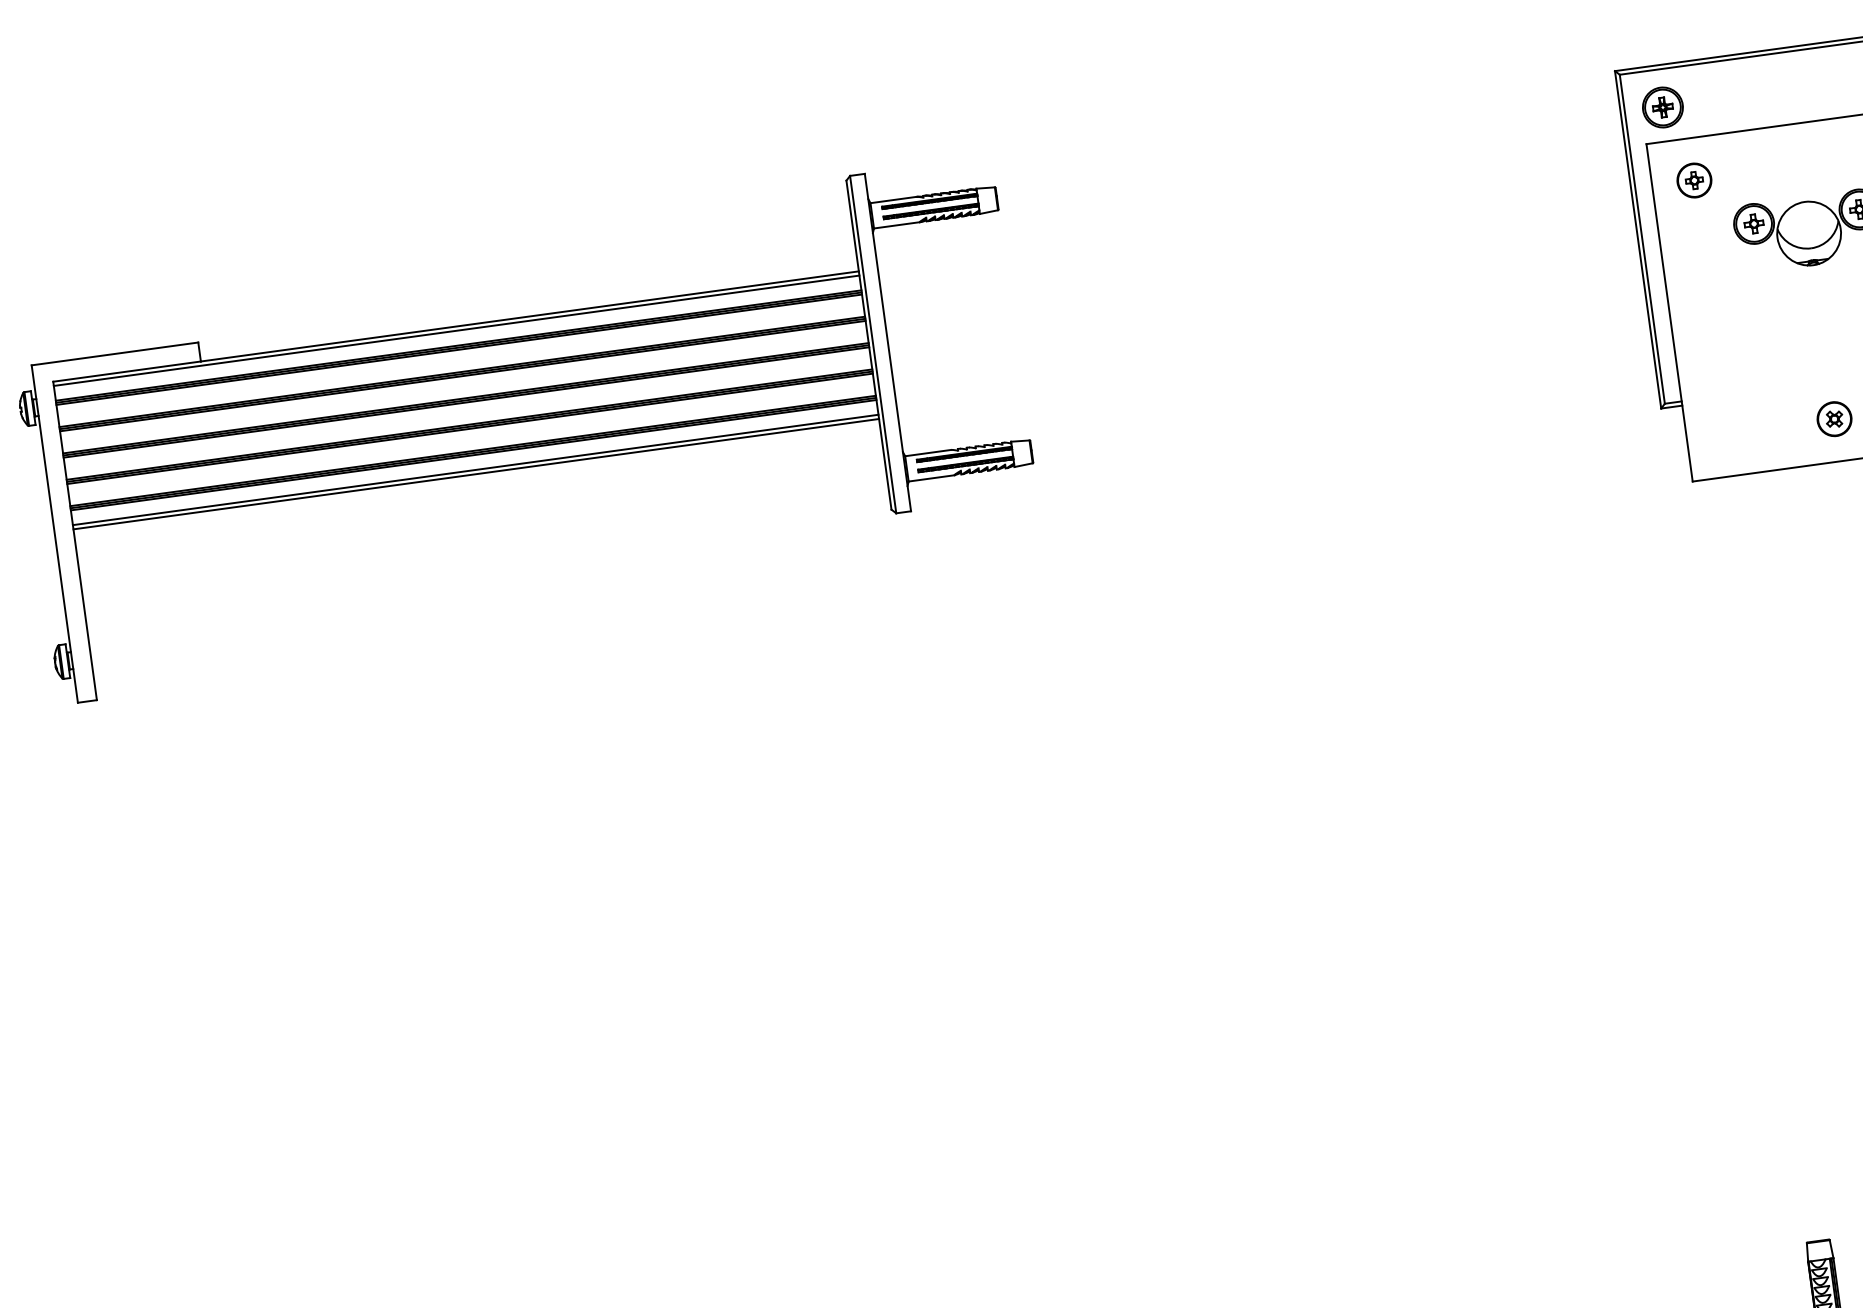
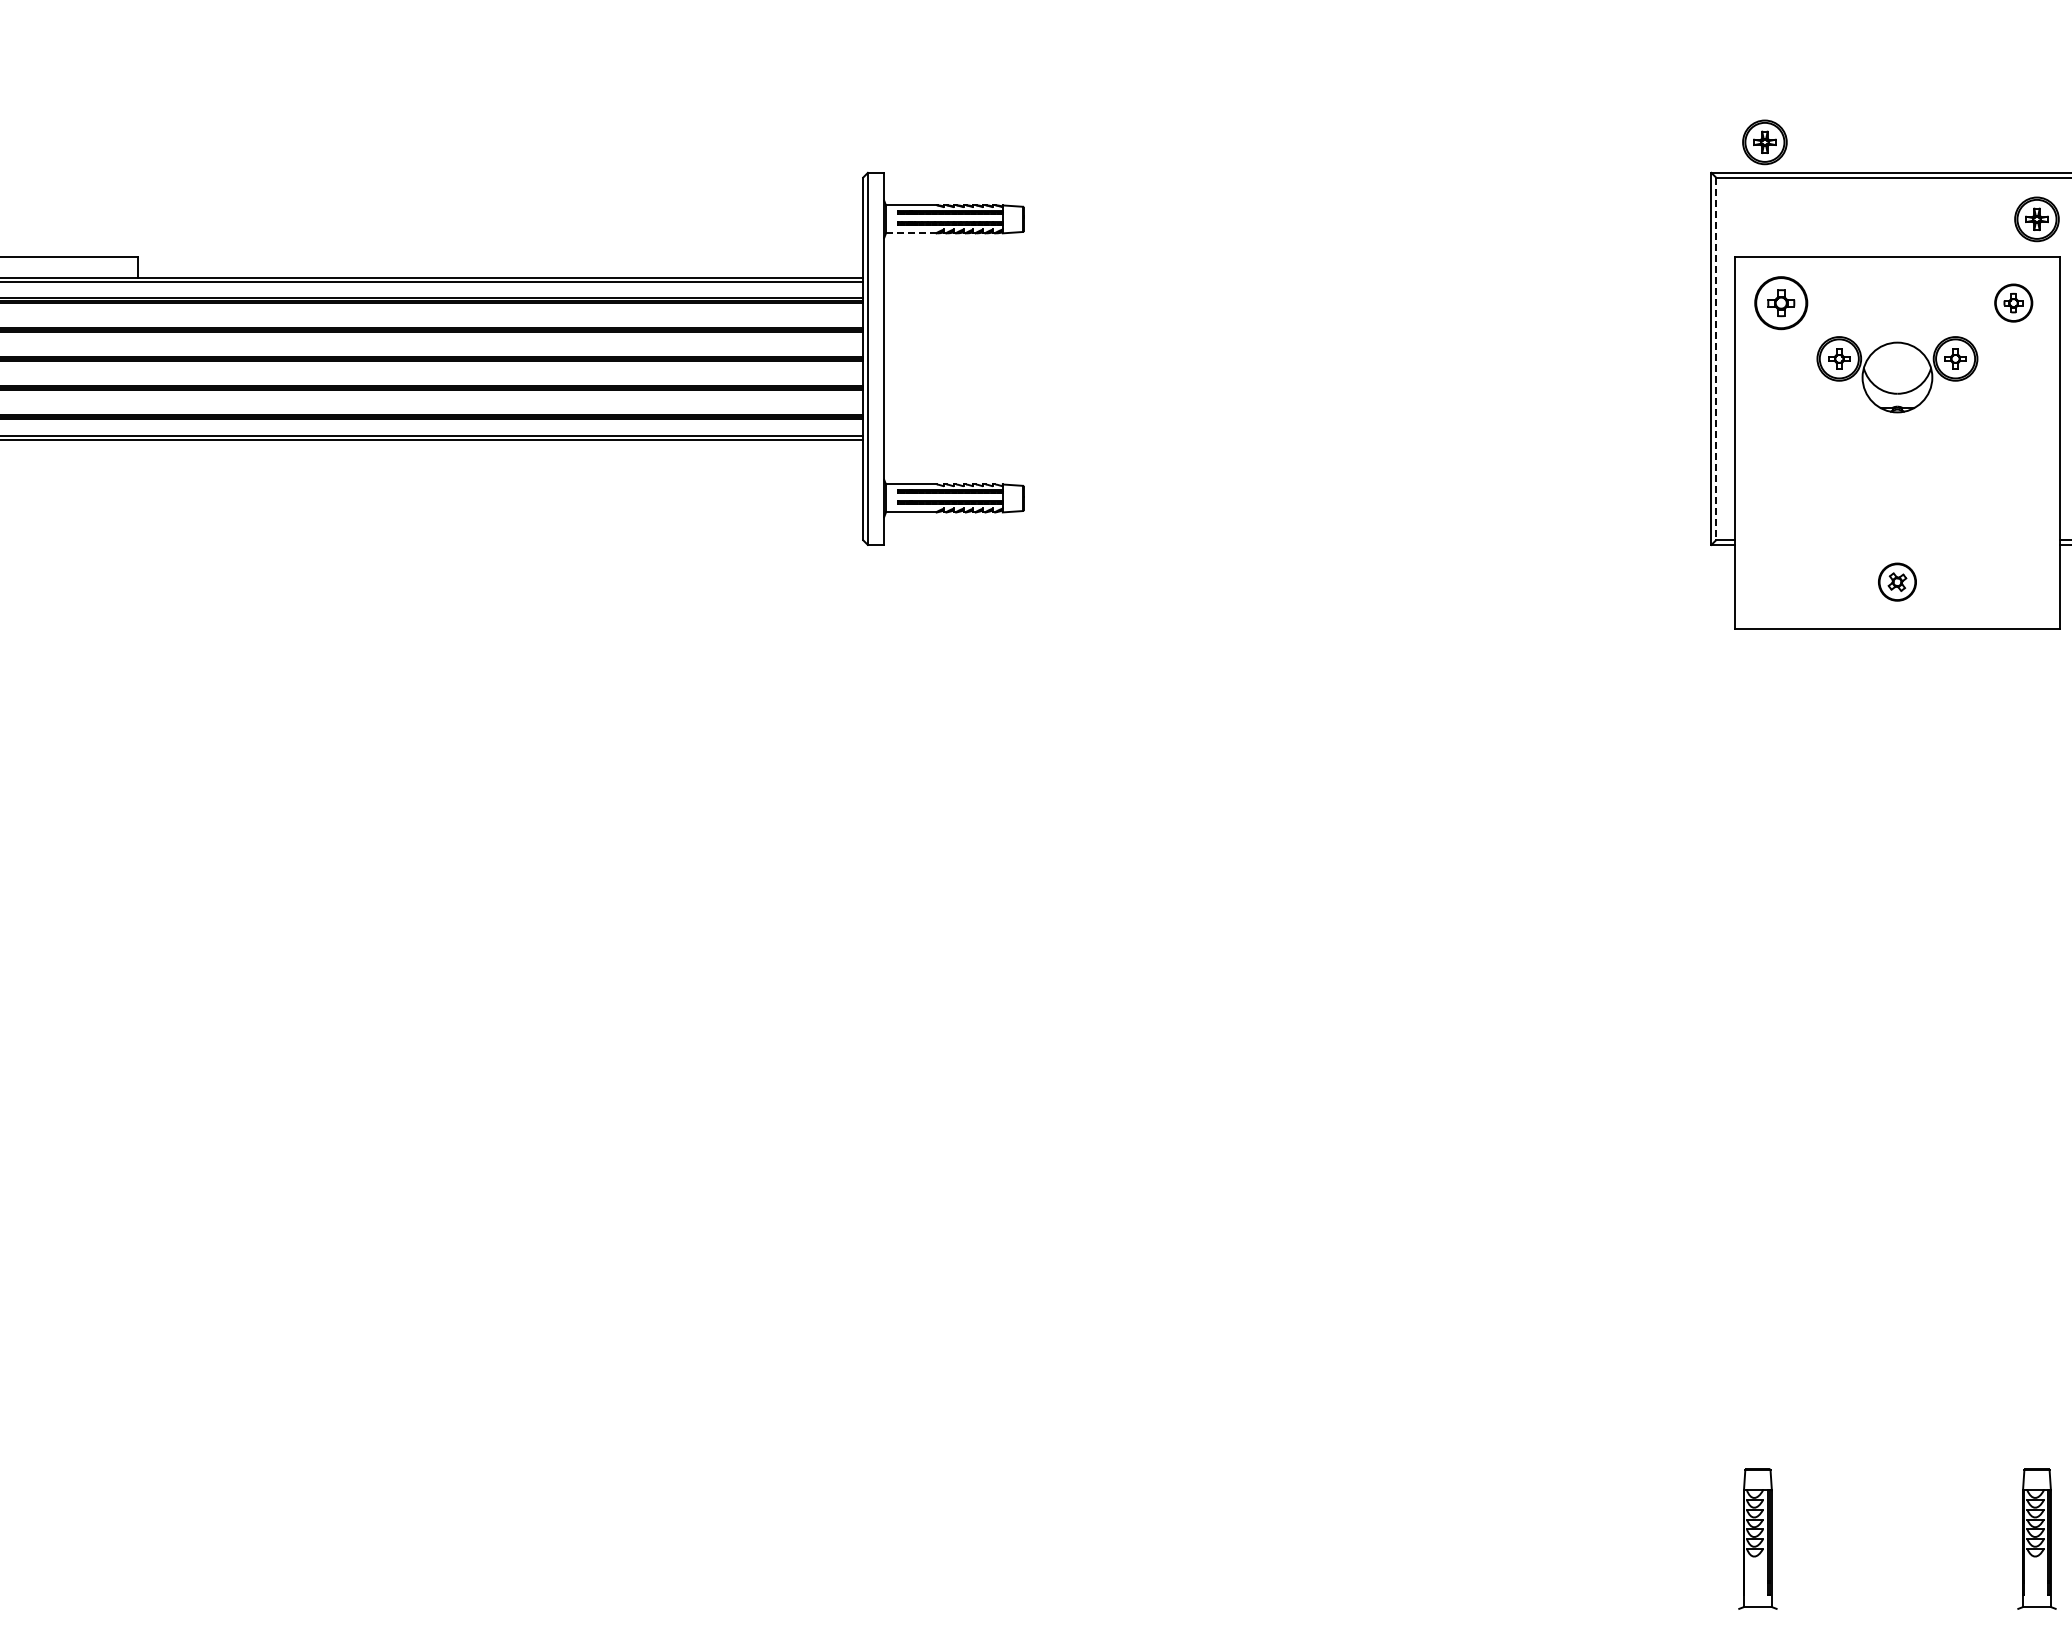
part: (1662, 107) -> (1764, 142), moved
part: (1693, 180) -> (1780, 302), size x1.4
line: (897, 225) -> (911, 233), solid -> dashed
line: (1642, 239) -> (1716, 359), solid -> dashed

